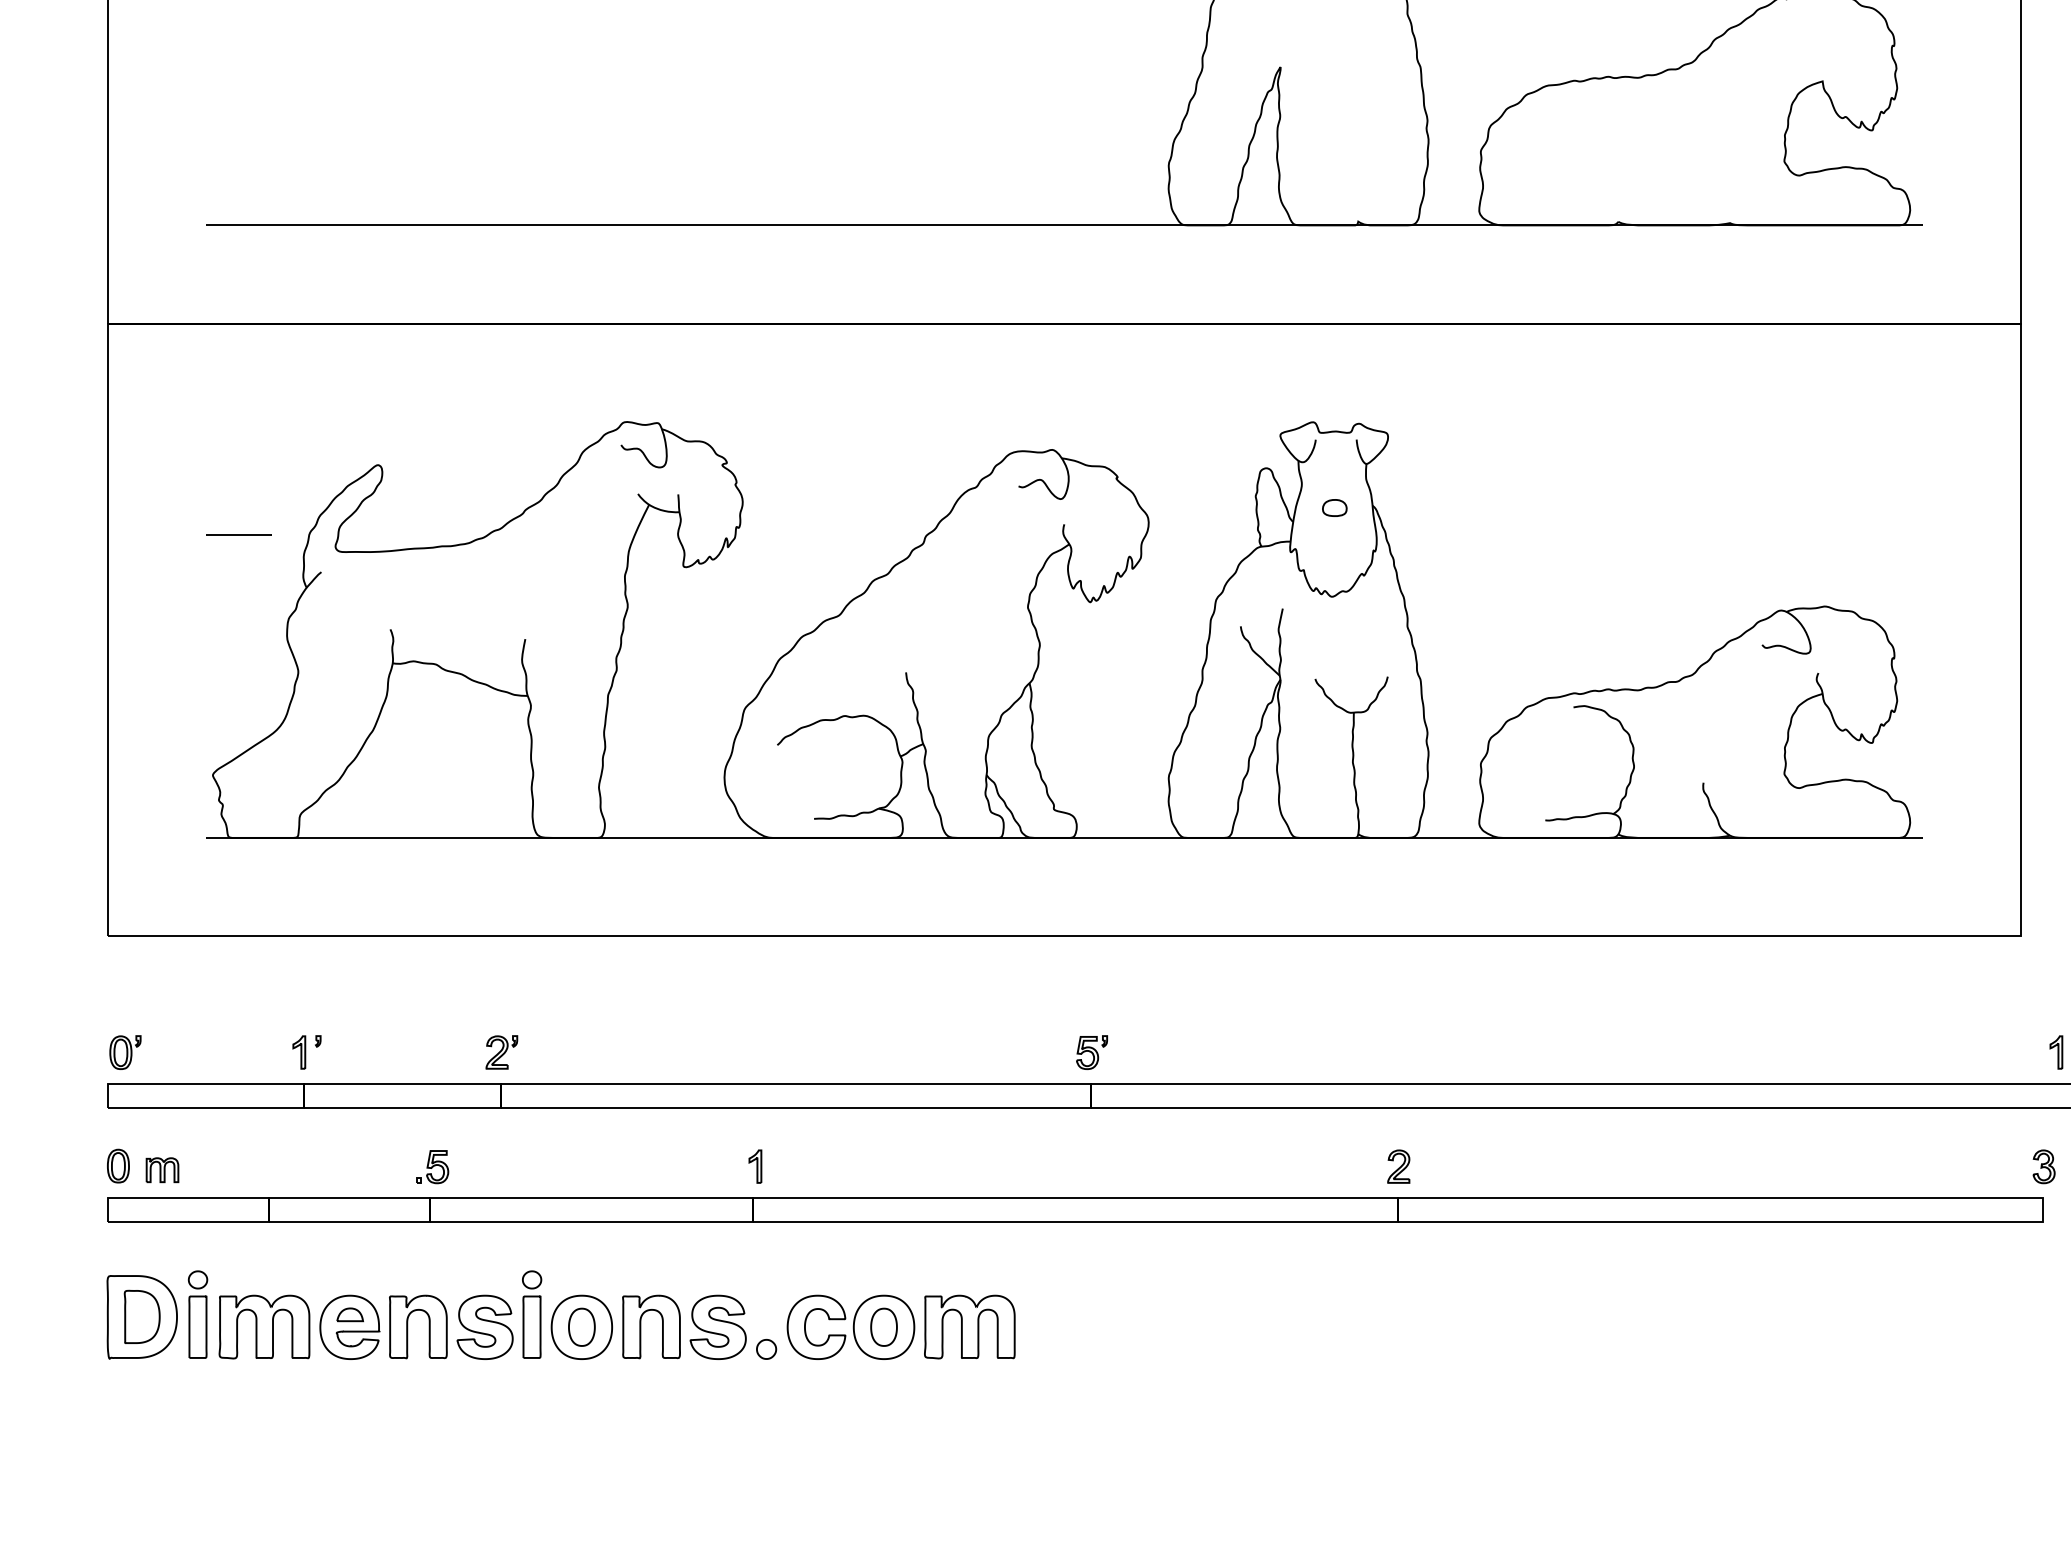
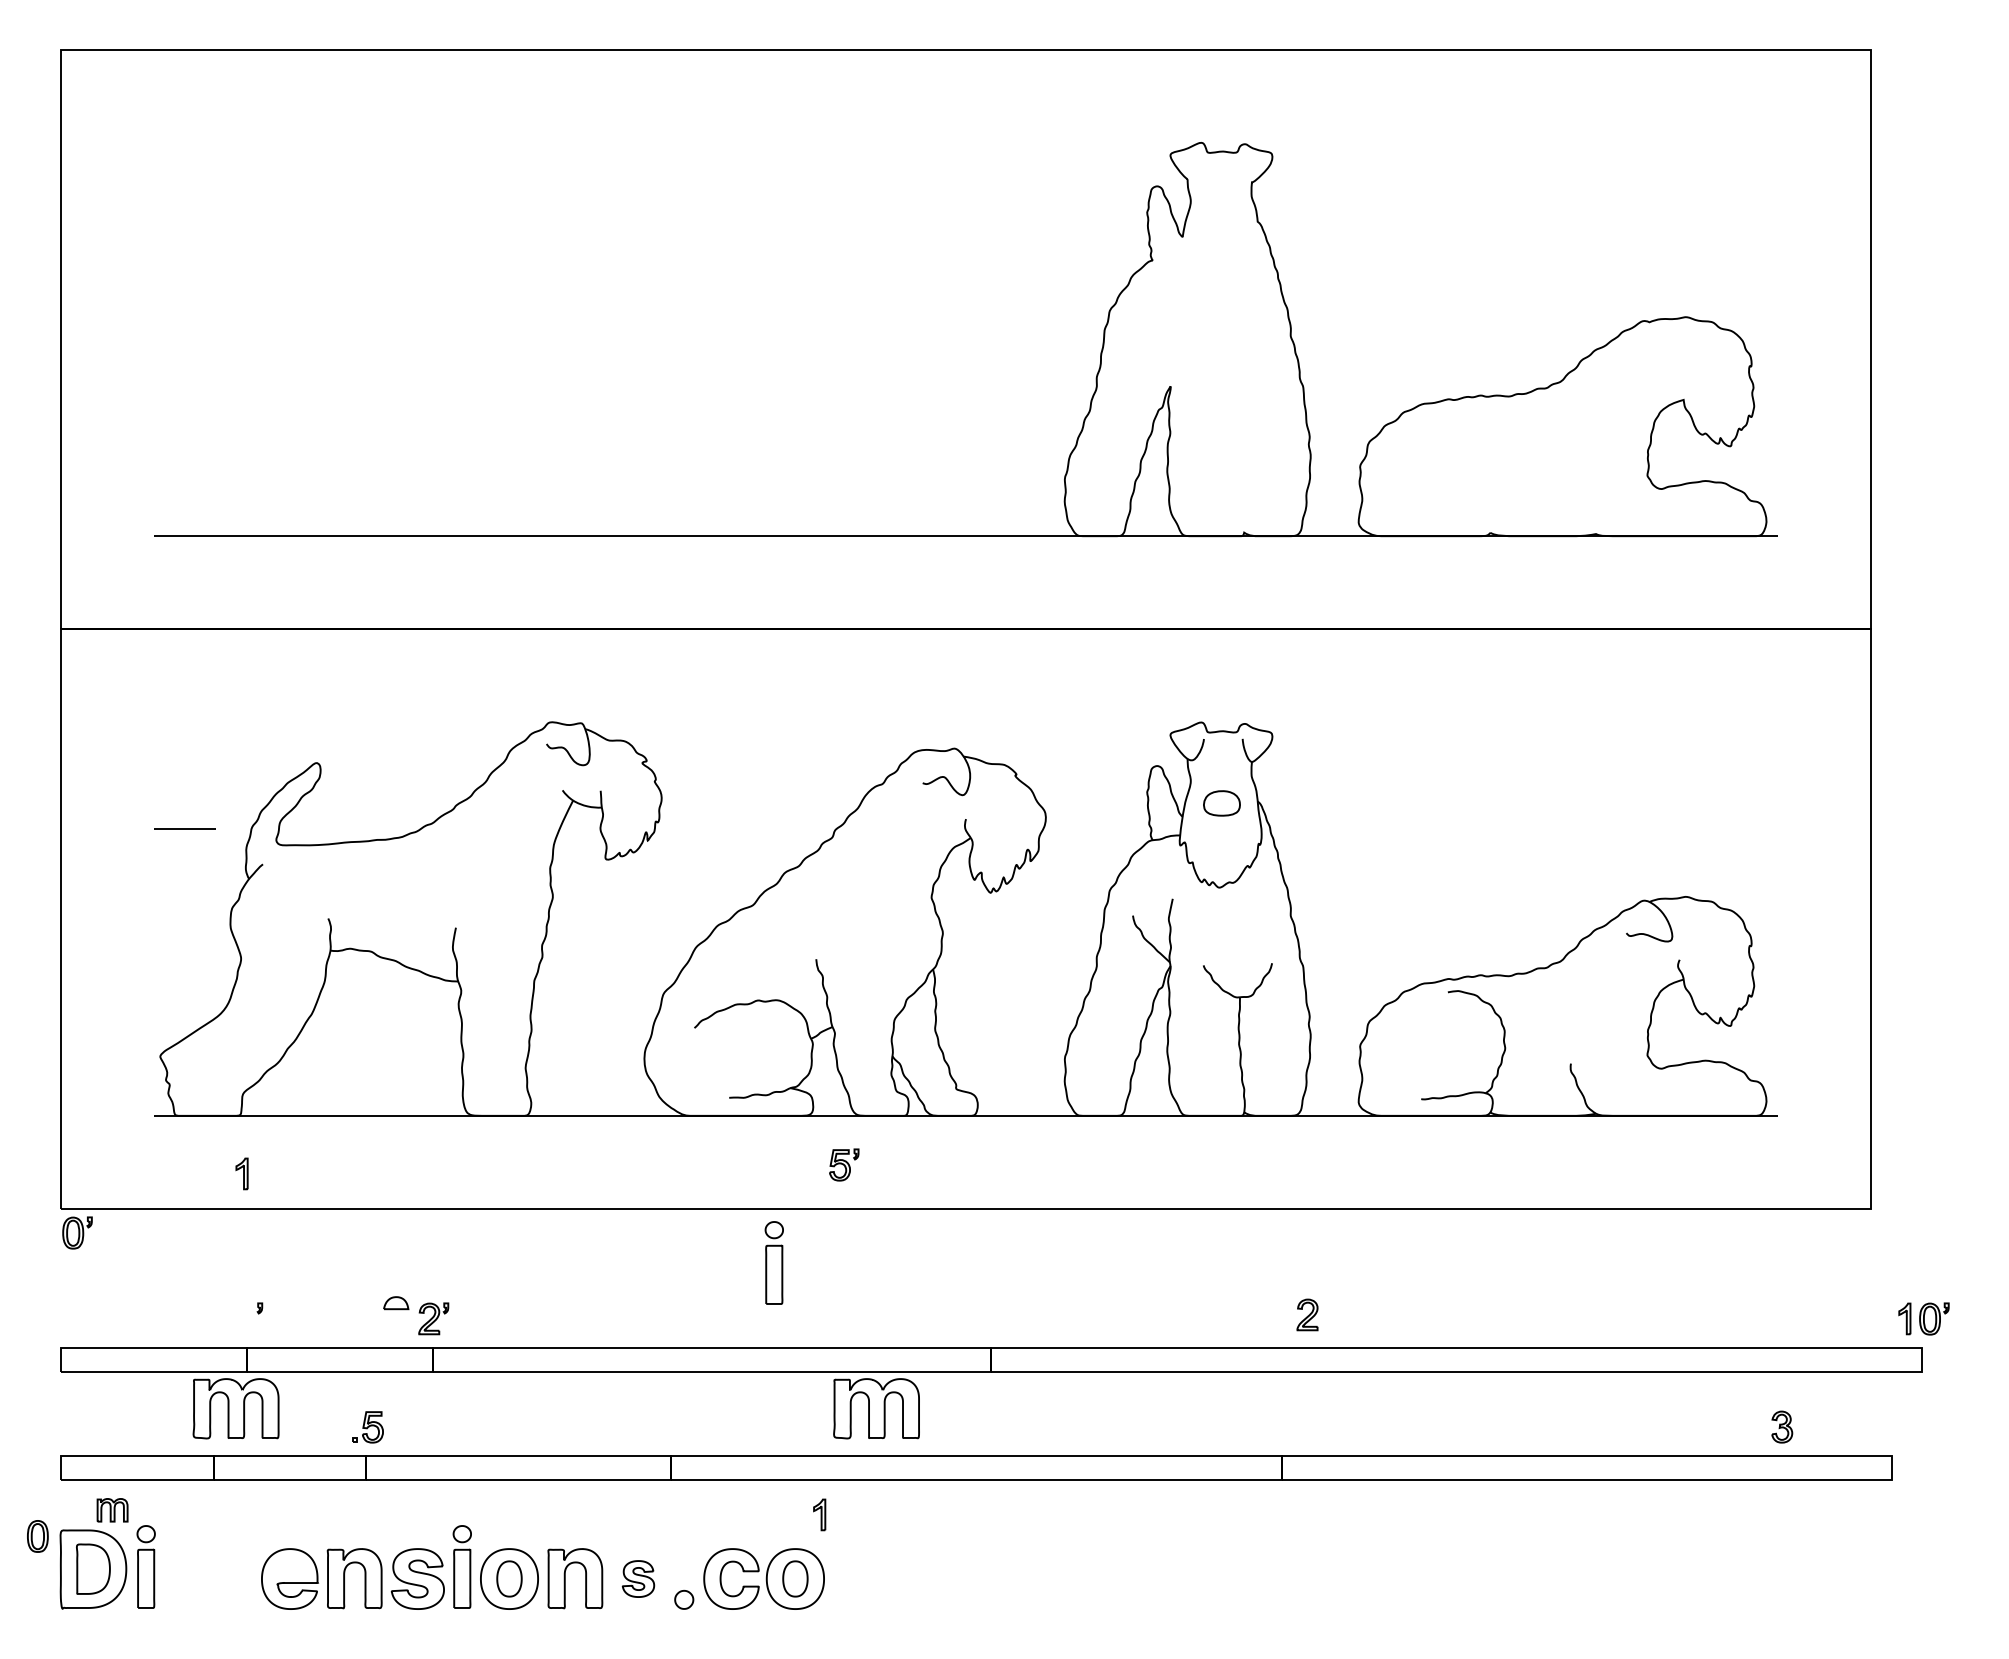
part: (1334, 507) -> (1221, 803), size x1.6
part: (860, 992) -> (773, 1262), added
part: (125, 1052) -> (77, 1232), moved
part: (298, 1052) -> (241, 1173), moved
part: (1092, 1052) -> (844, 1164), moved
part: (118, 1166) -> (37, 1536), moved
part: (755, 1166) -> (819, 1514), moved
part: (1398, 1166) -> (1307, 1314), moved
part: (2044, 1166) -> (1782, 1426), moved
part: (162, 1170) -> (112, 1510), moved
part: (350, 1315) -> (396, 1303), moved
part: (263, 1326) -> (235, 1408), moved
part: (718, 1326) -> (638, 1578), size x0.6
part: (969, 1326) -> (876, 1408), moved

